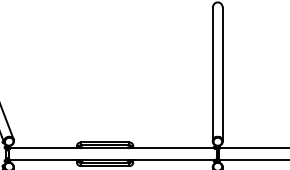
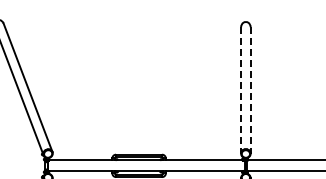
line: (213, 74) -> (241, 90), solid -> dashed
line: (222, 74) -> (250, 90), solid -> dashed

